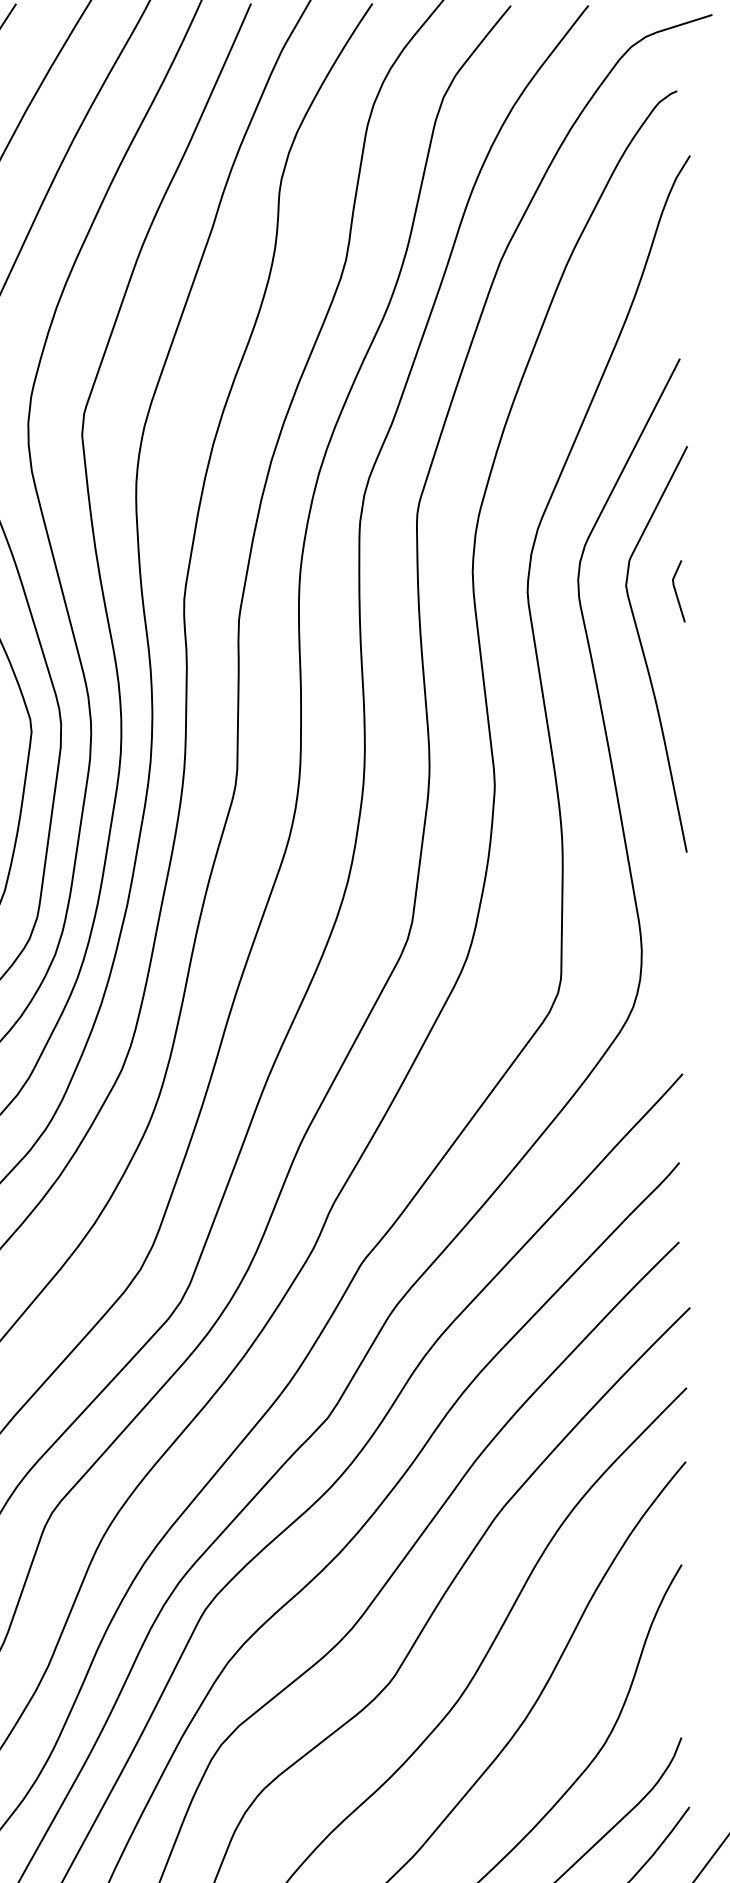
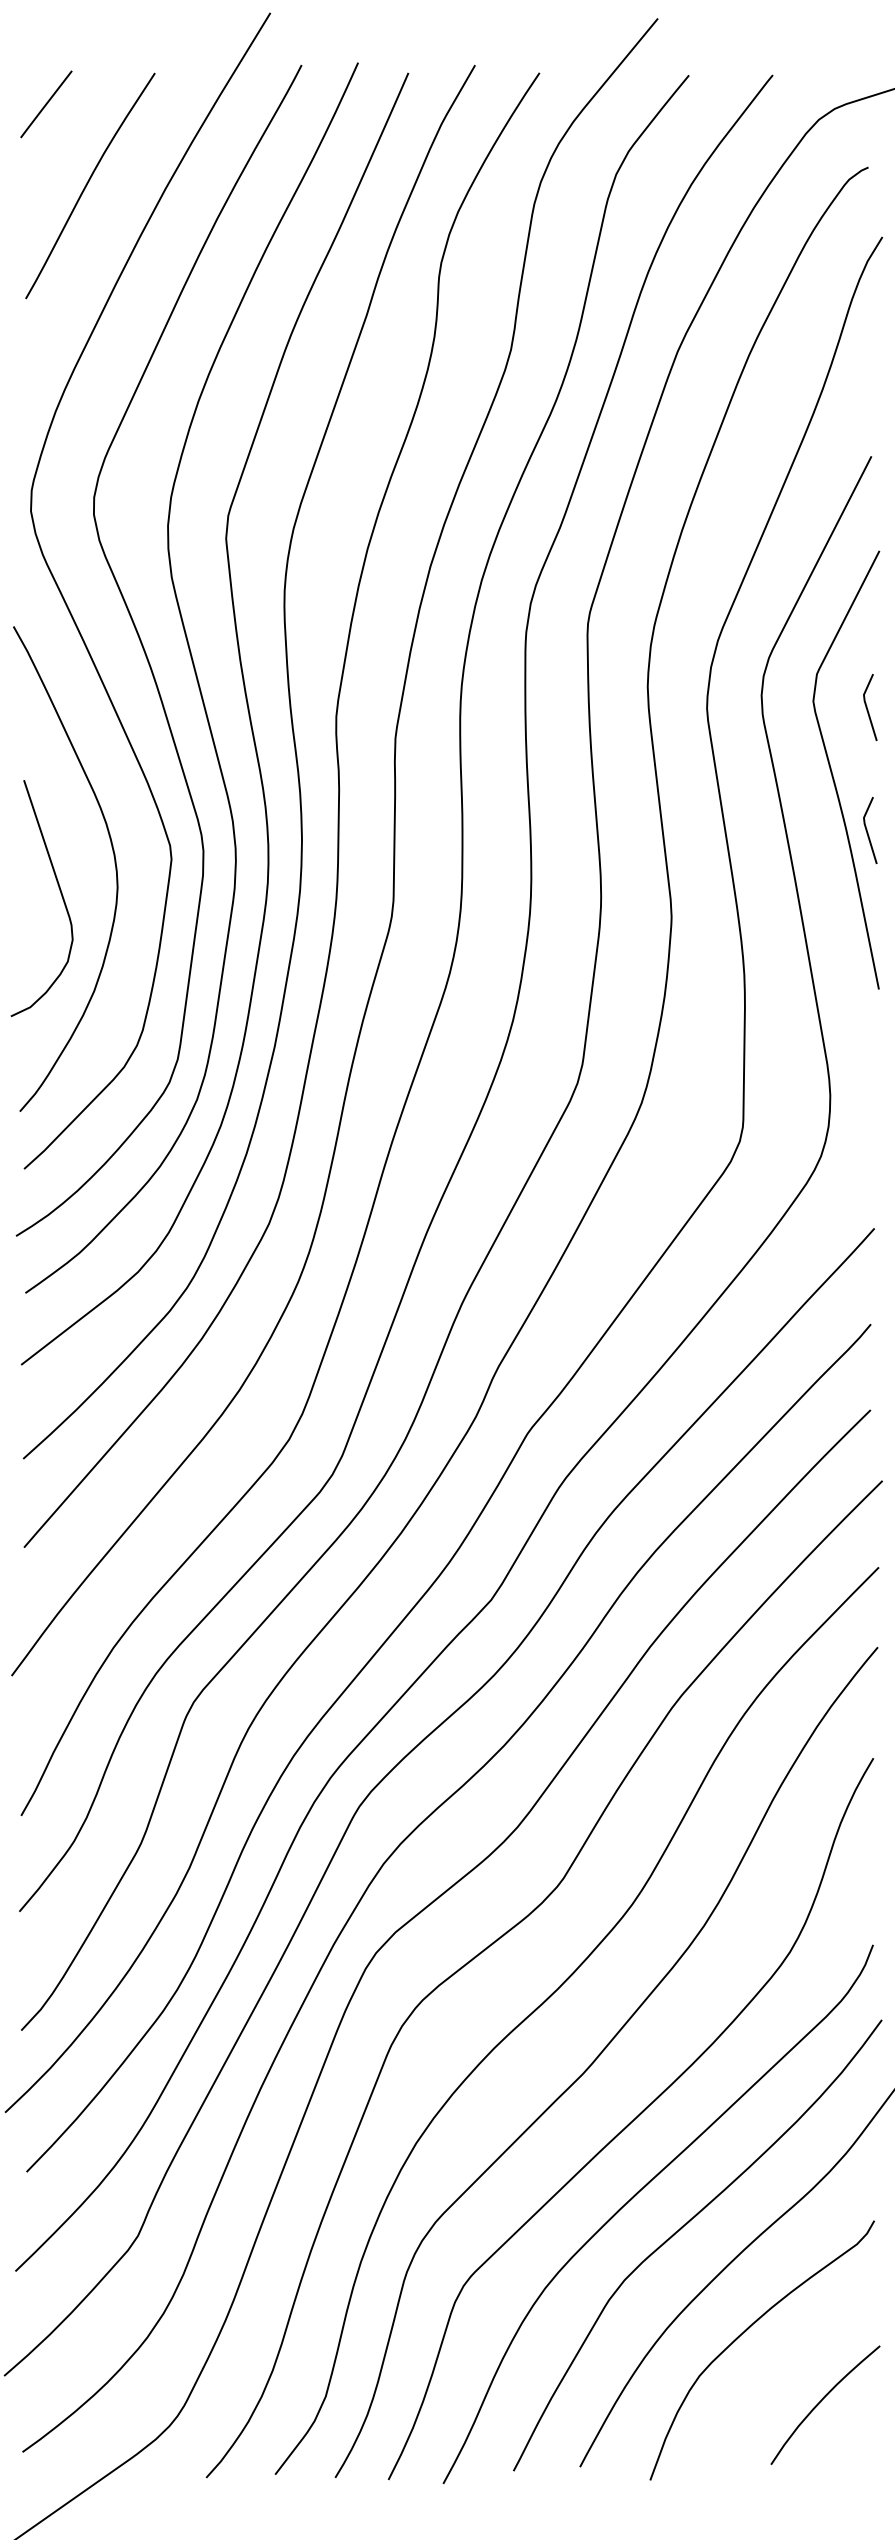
line: (677, 707) -> (868, 832), added

